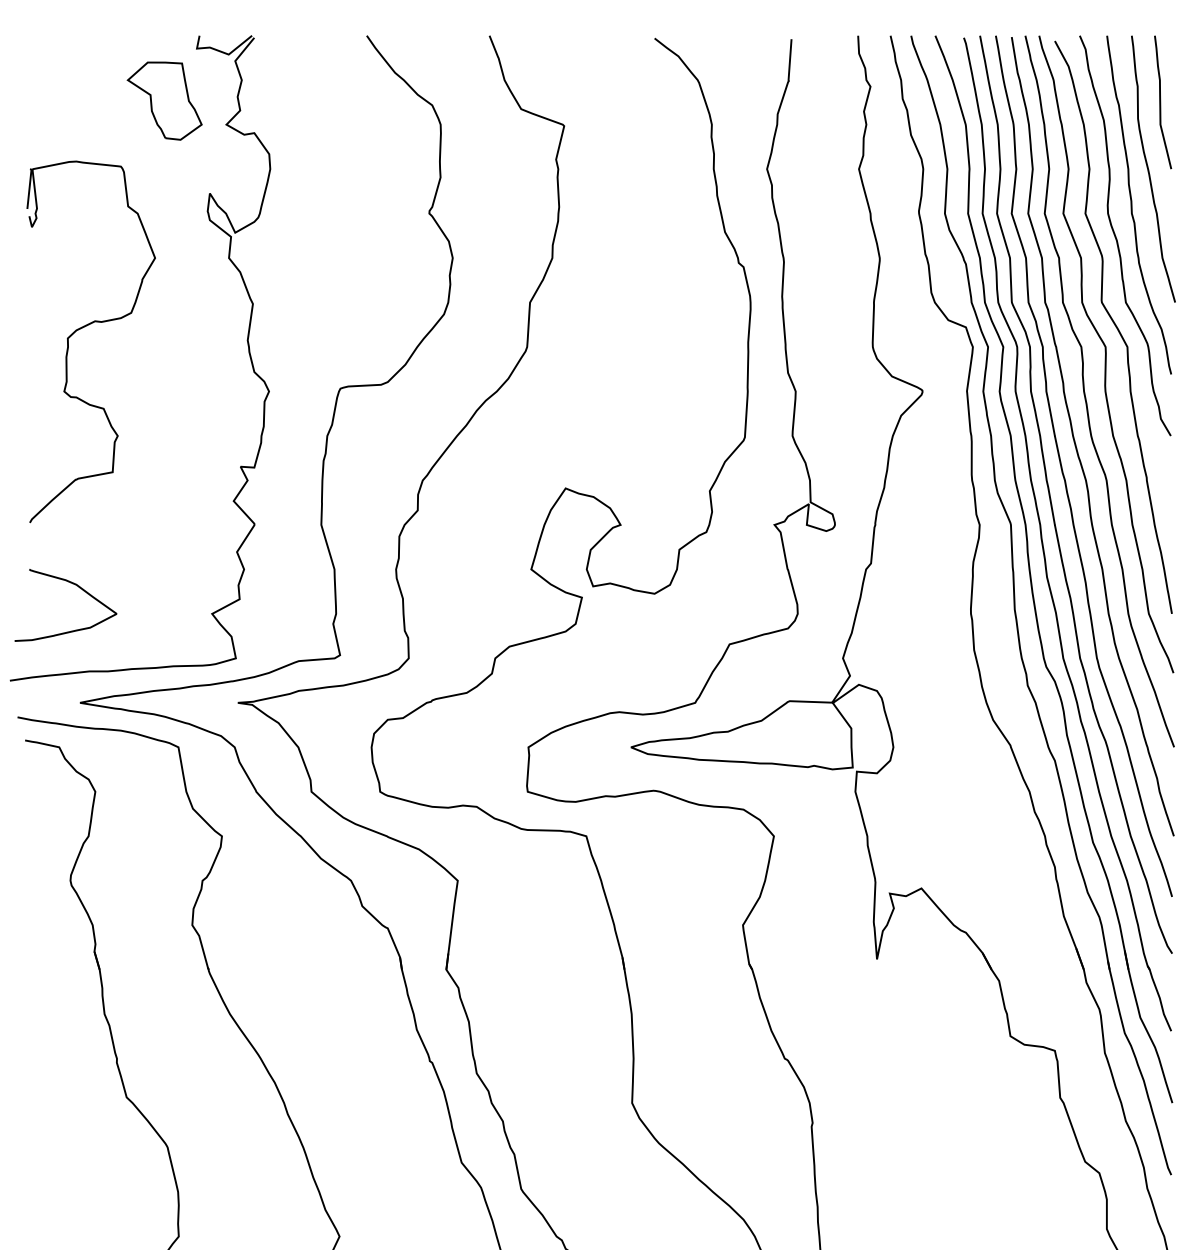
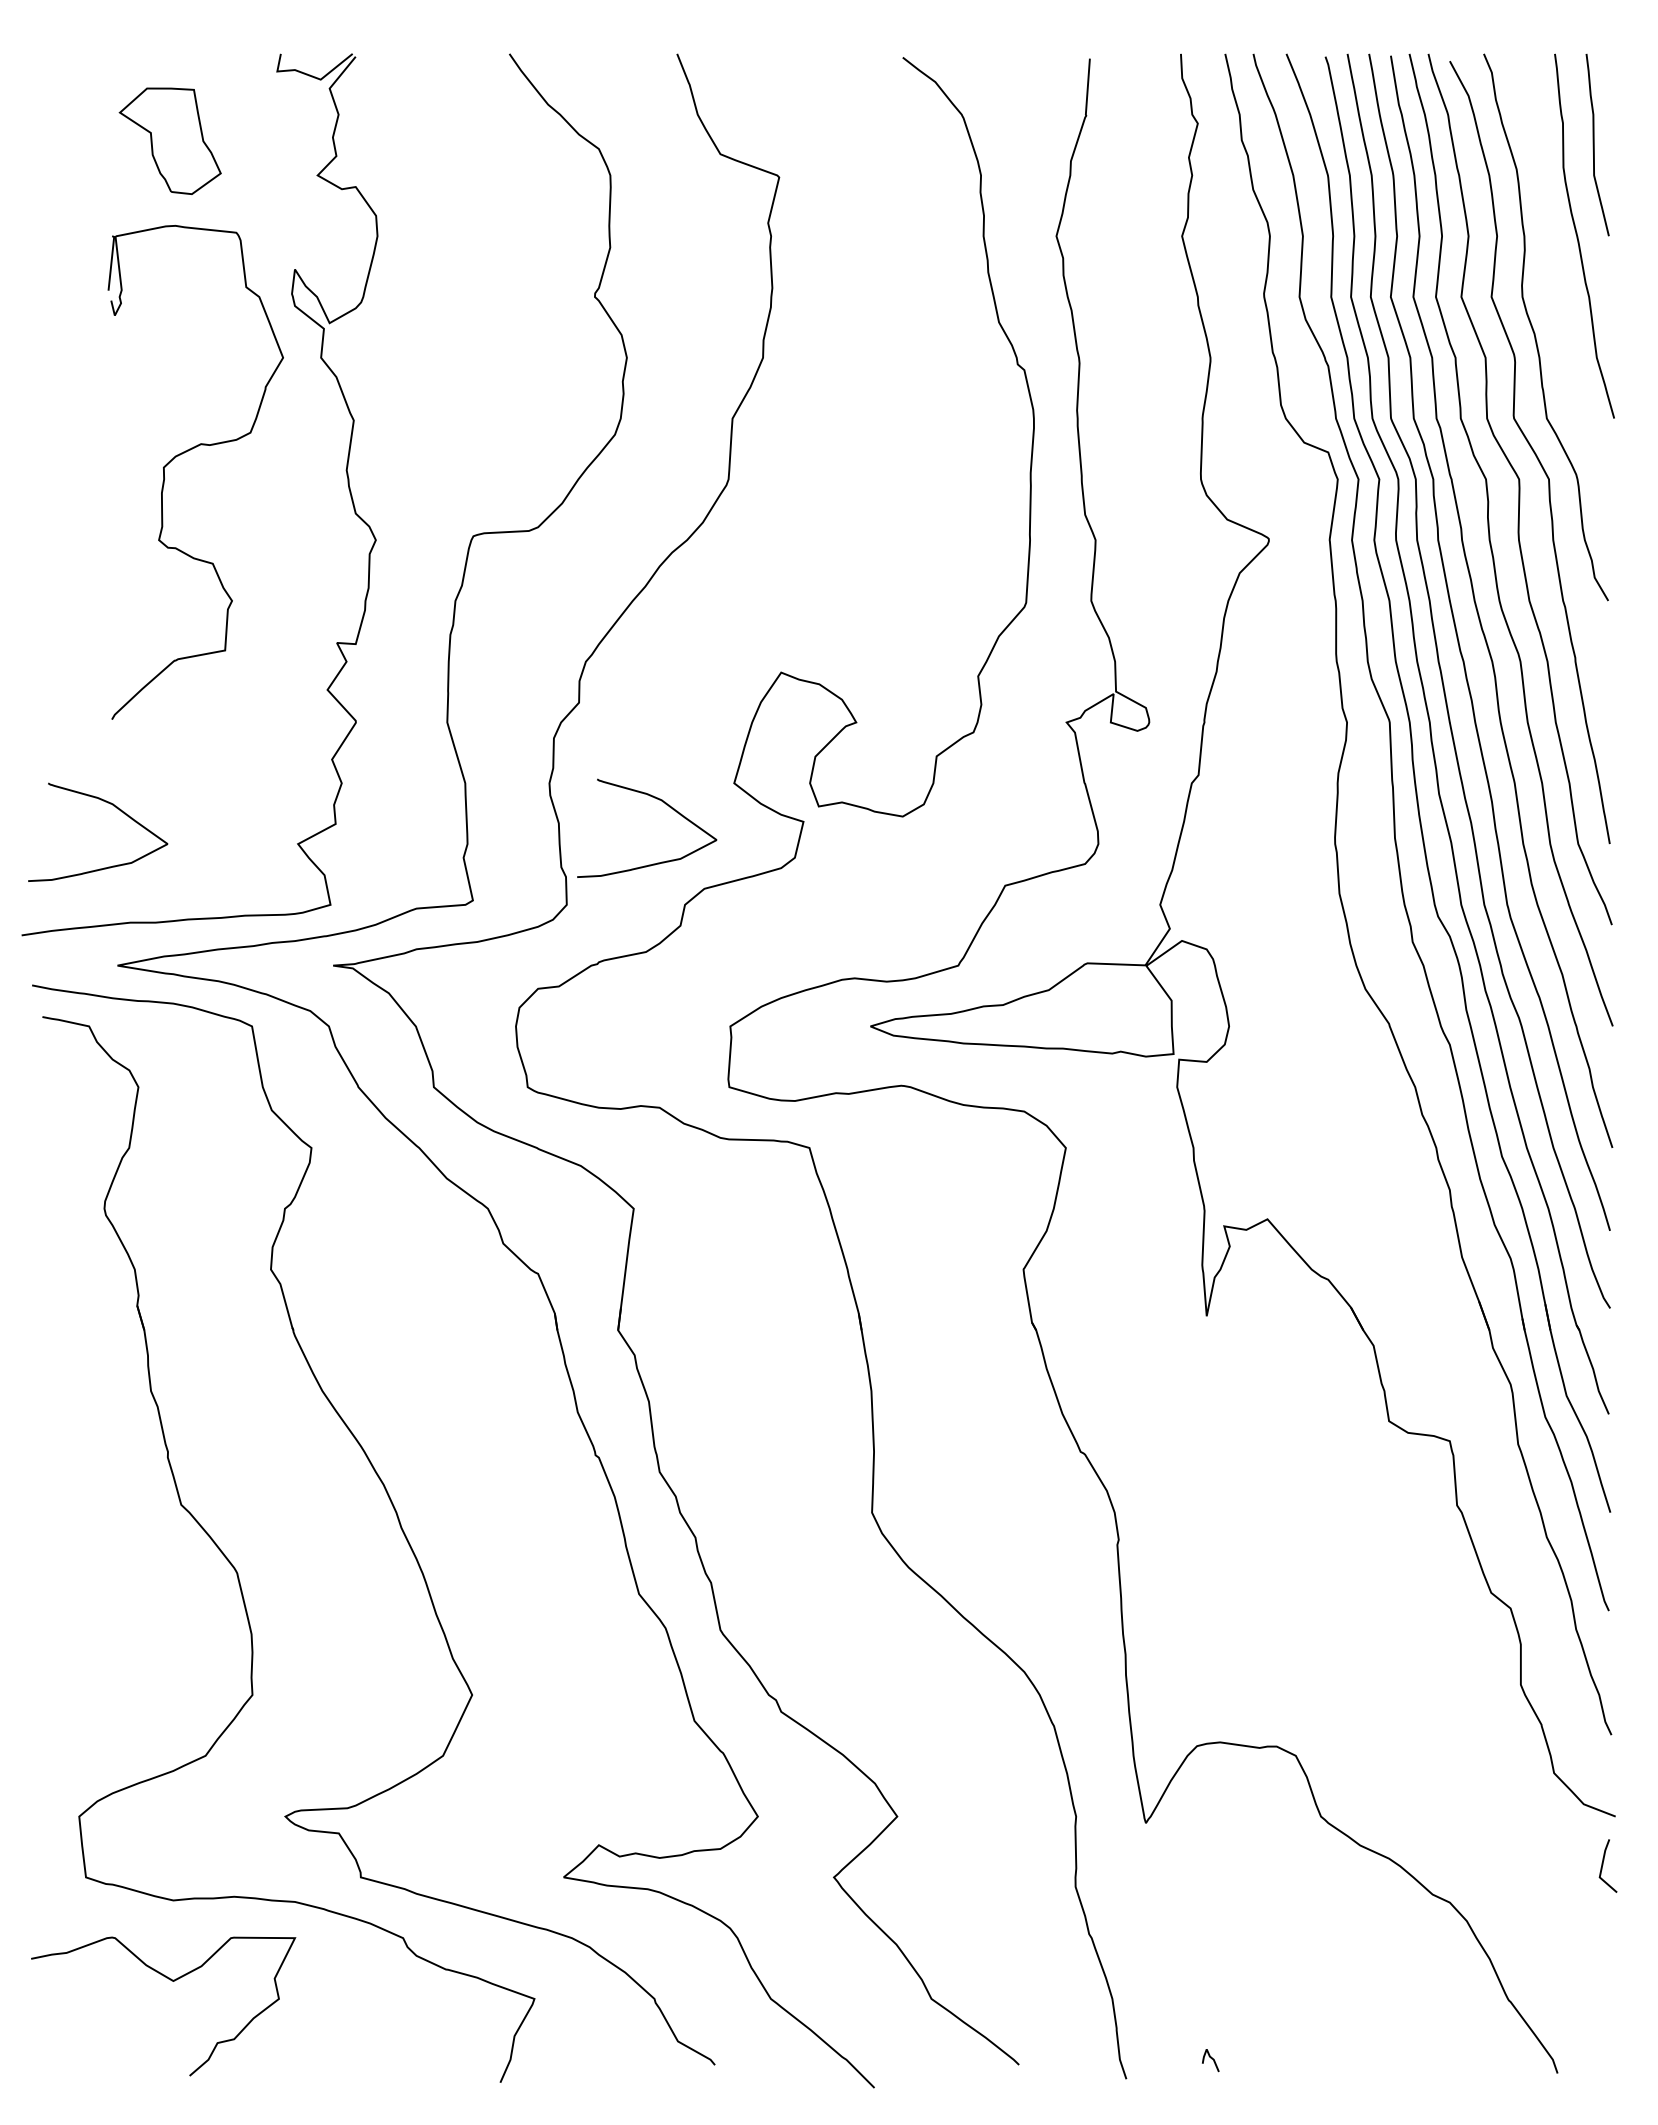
part: (164, 100) -> (169, 140), moved
curve: (1132, 204) -> (1555, 284), removed
part: (84, 327) -> (186, 452), moved
curve: (481, 585) -> (666, 805), added

